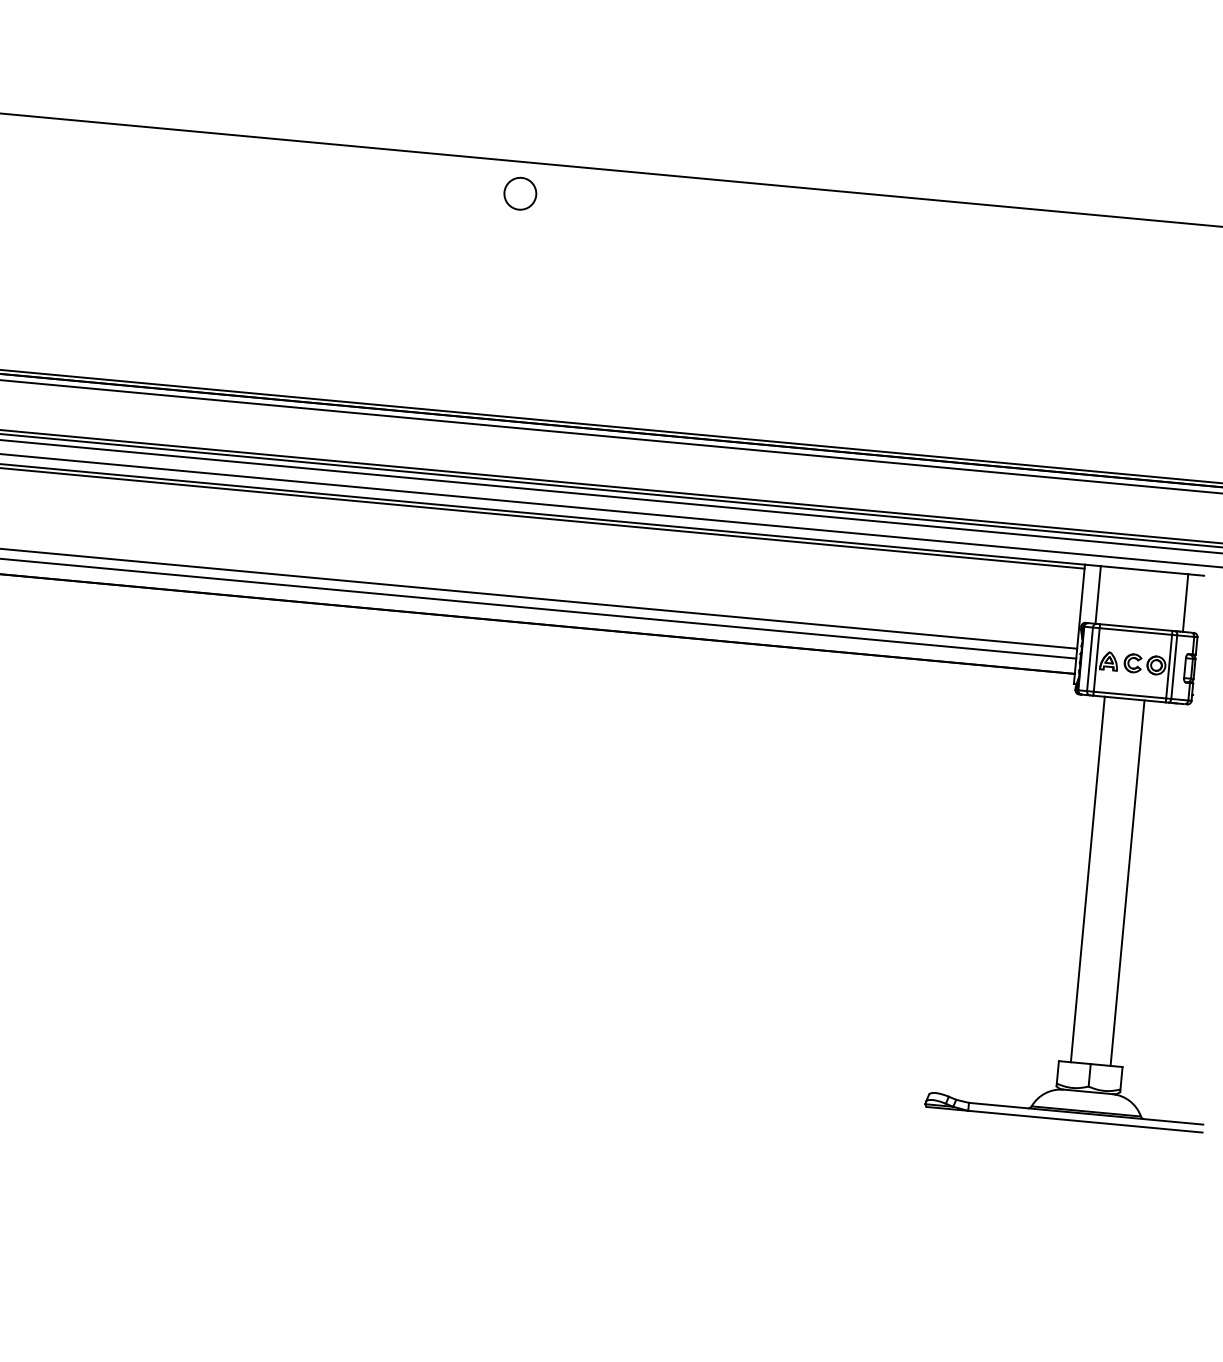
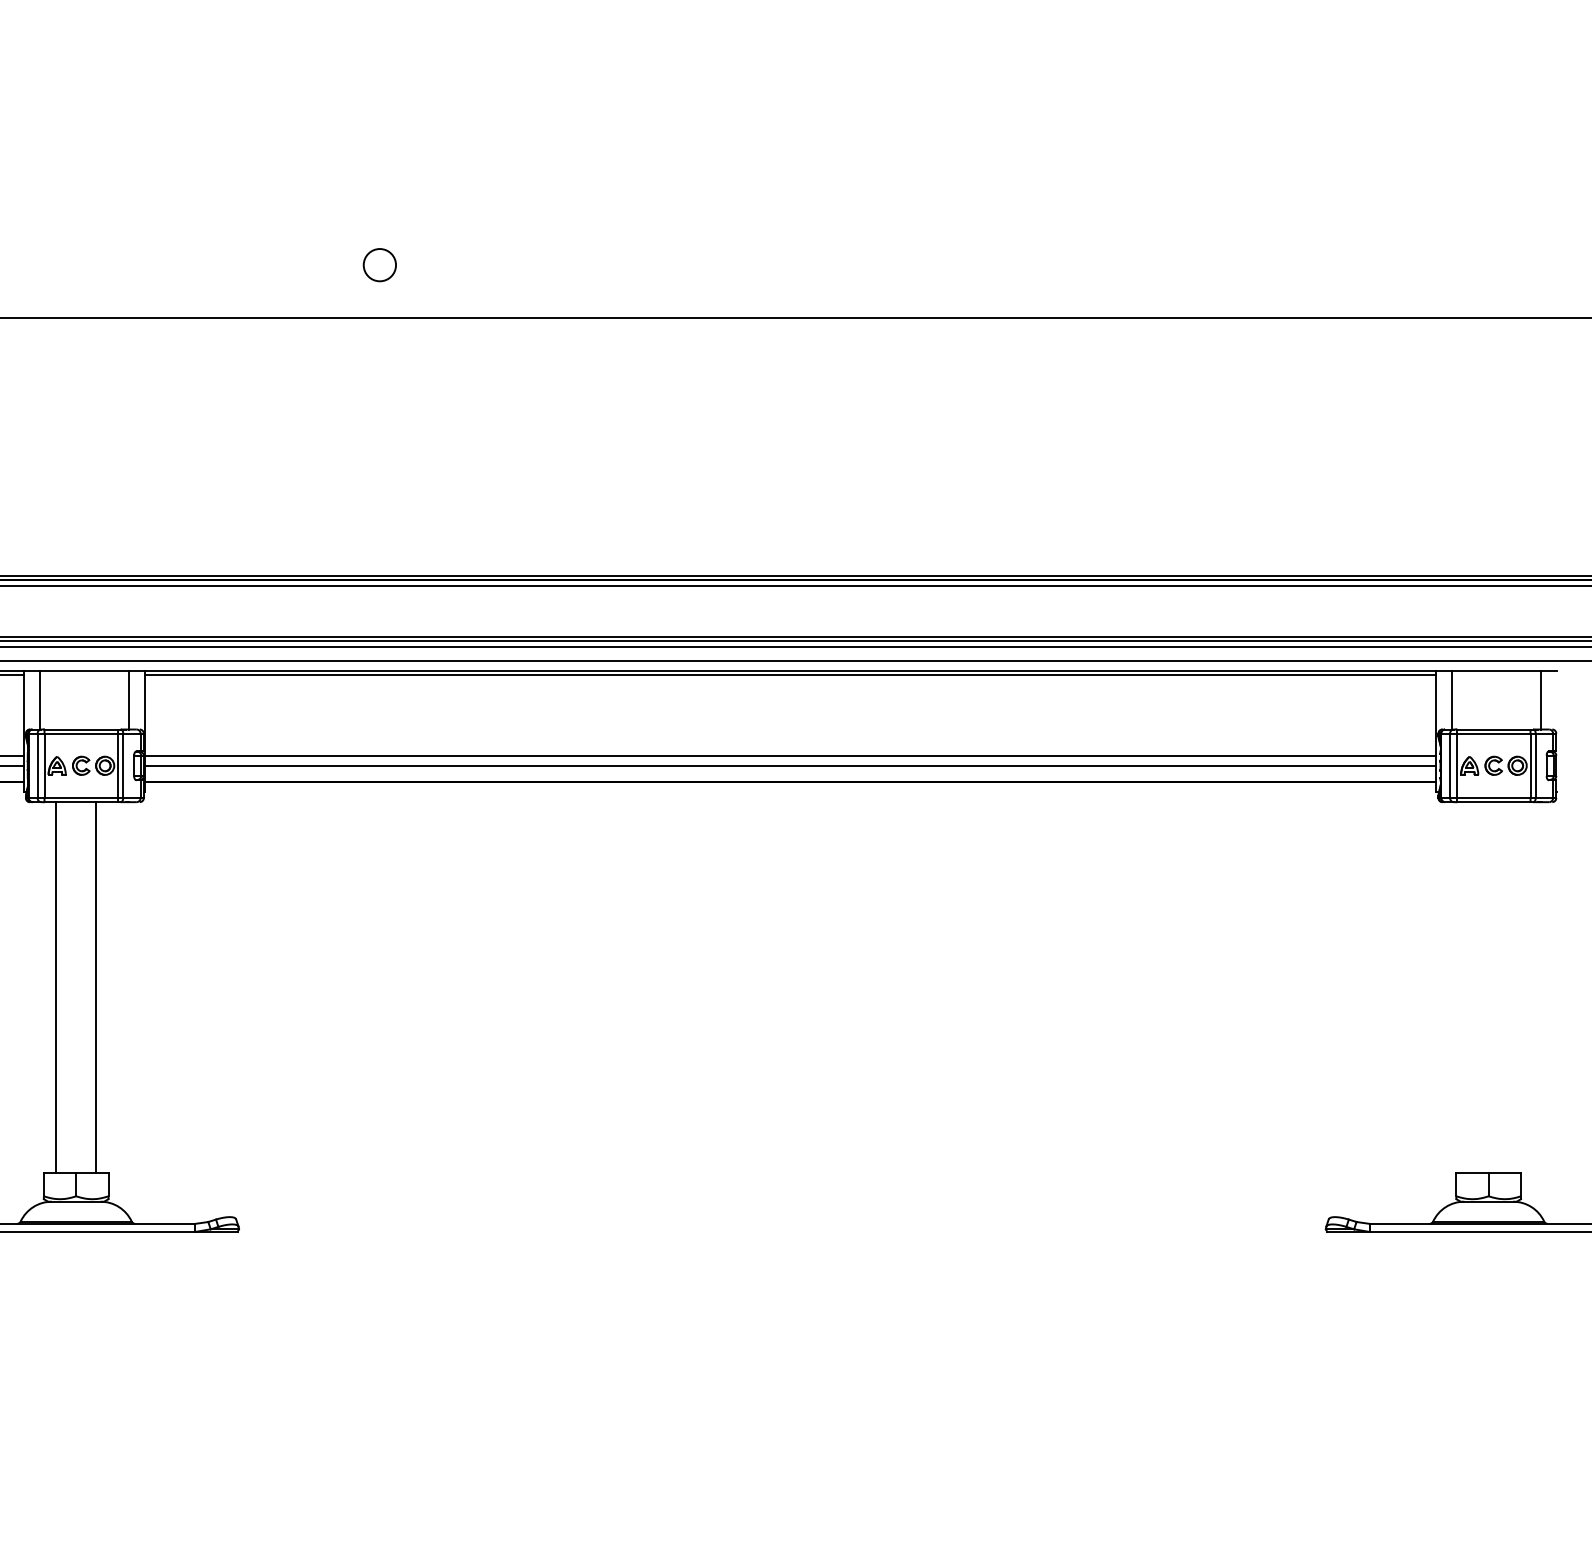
circle: (519, 194) -> (379, 265), moved
line: (1087, 879) -> (1468, 987), removed
line: (1127, 882) -> (1508, 987), removed

